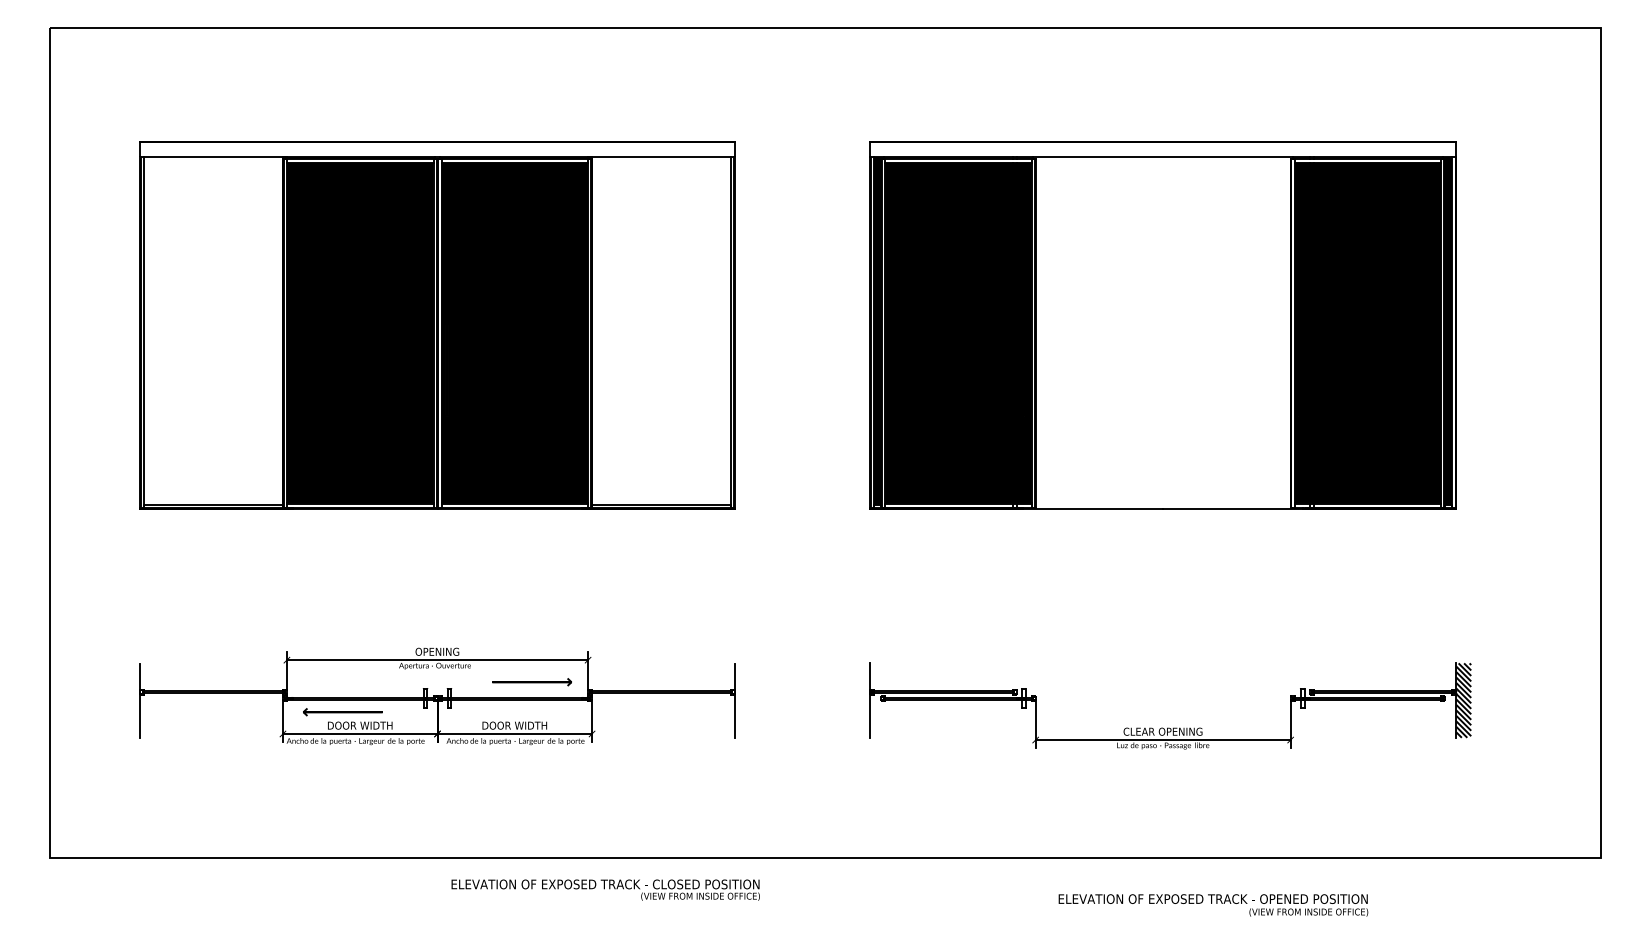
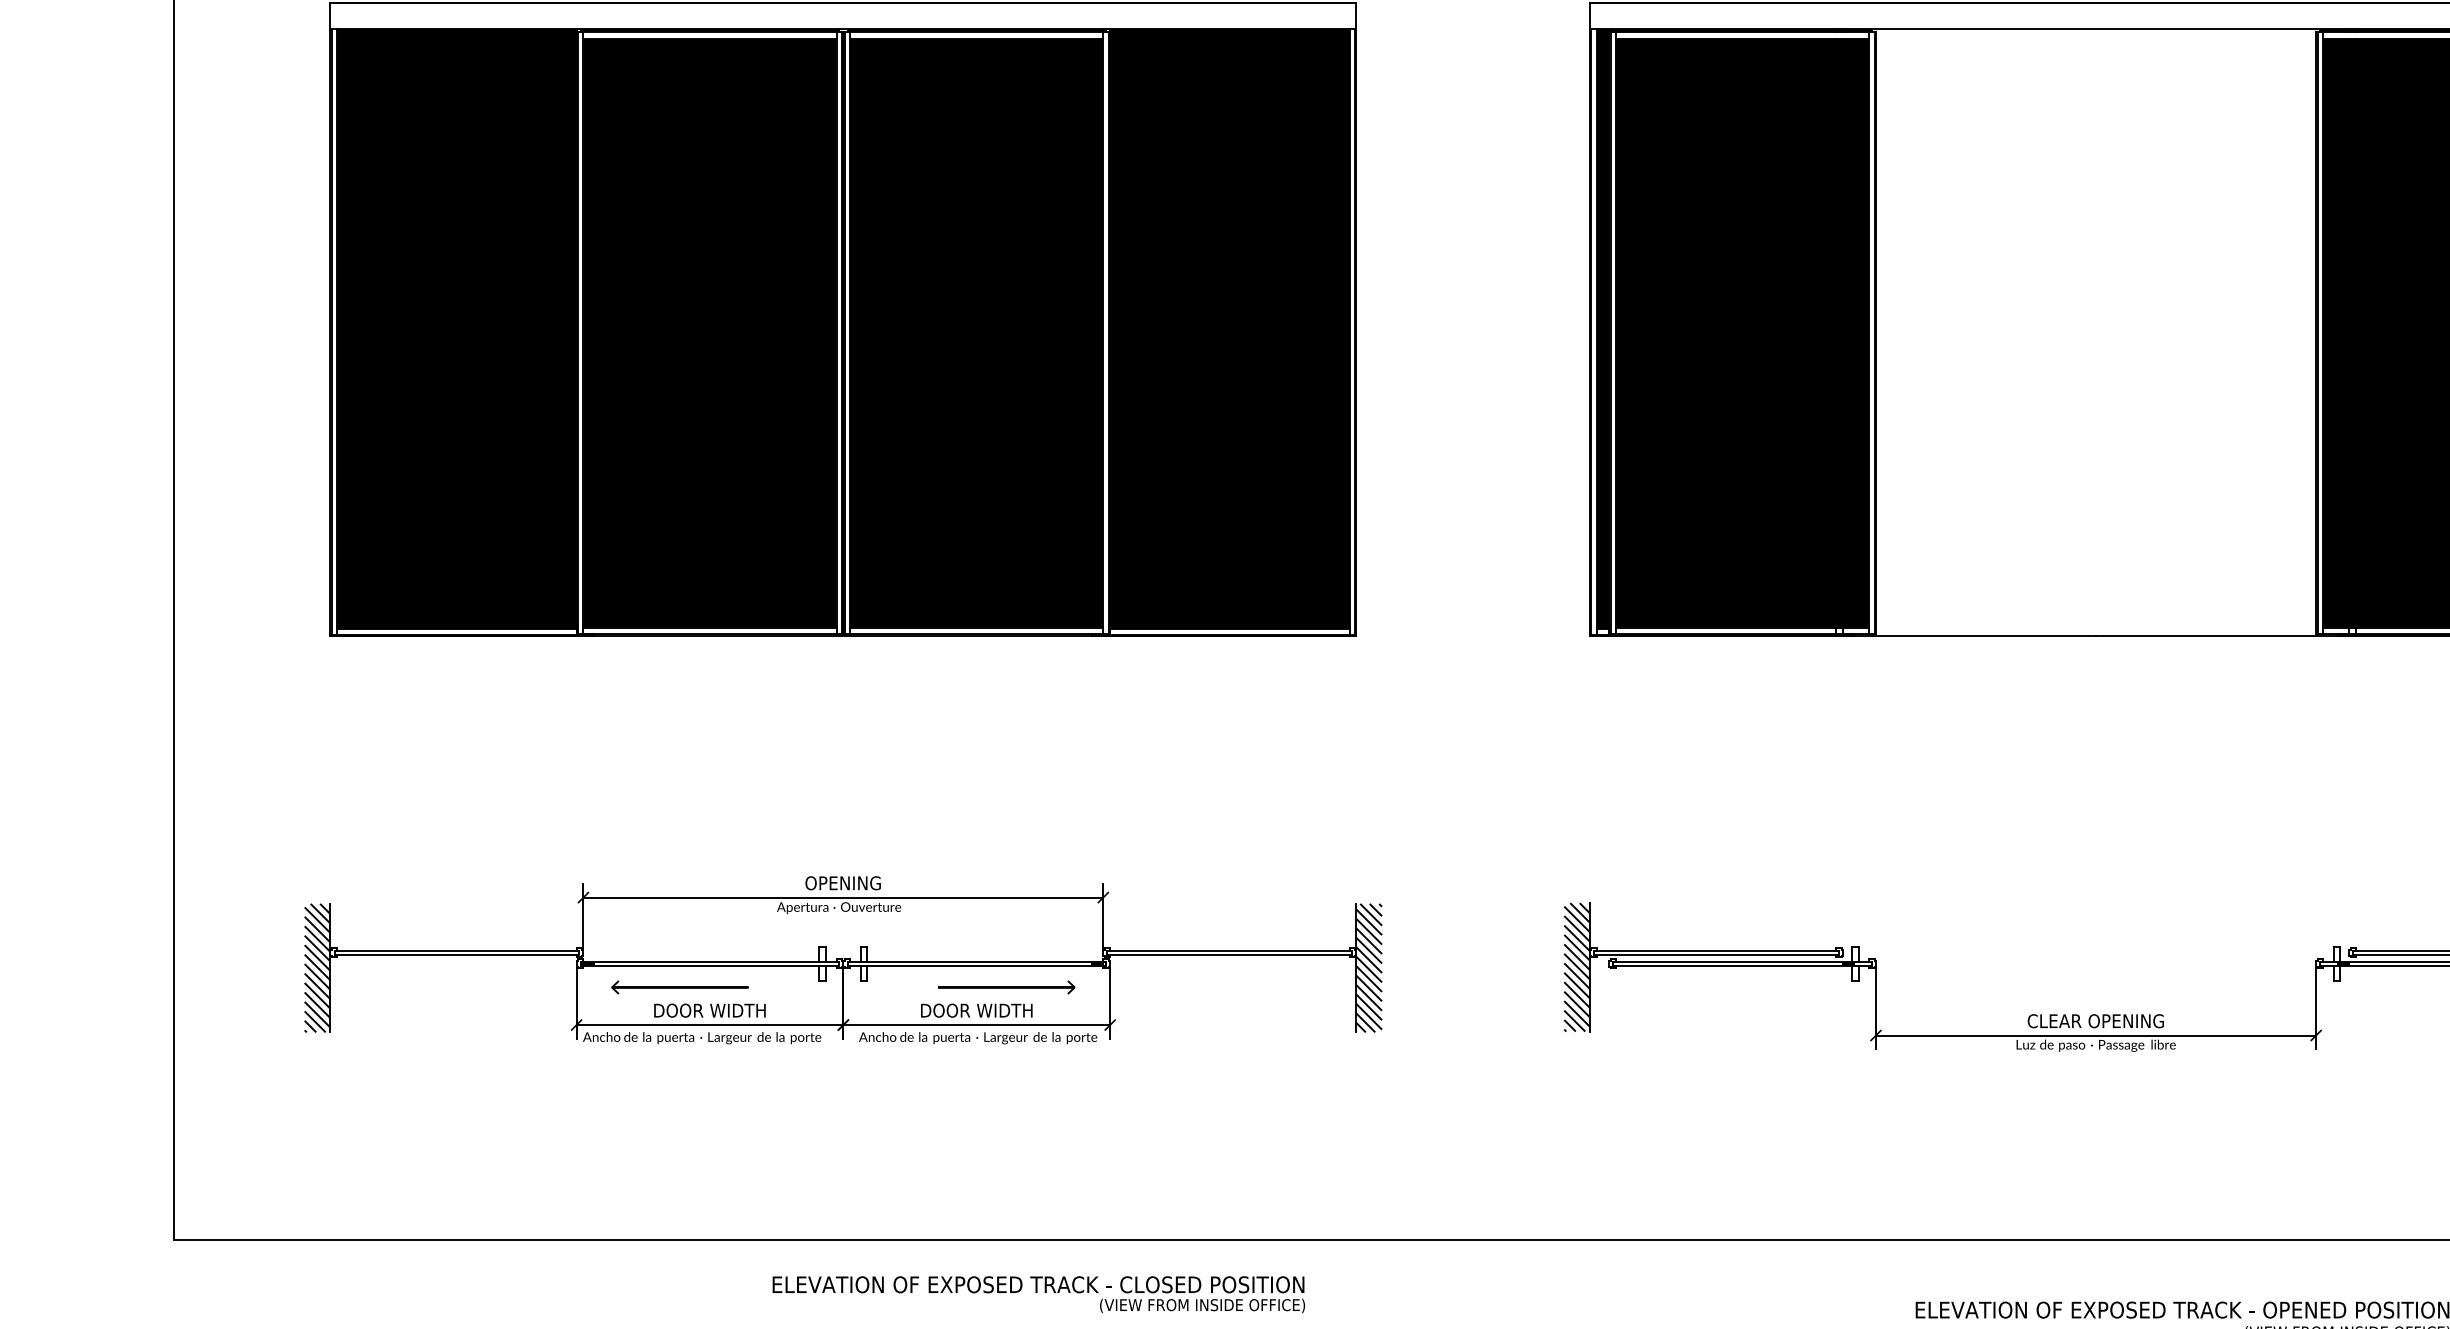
fill: (213, 330) -> (456, 328), added
fill: (661, 330) -> (1230, 328), added
line: (531, 682) -> (1005, 987), moved
hatch: (132, 700) -> (316, 967), added
hatch: (741, 700) -> (1368, 967), added
hatch: (862, 700) -> (1577, 967), added
text: (605, 889) -> (1038, 1293), moved

